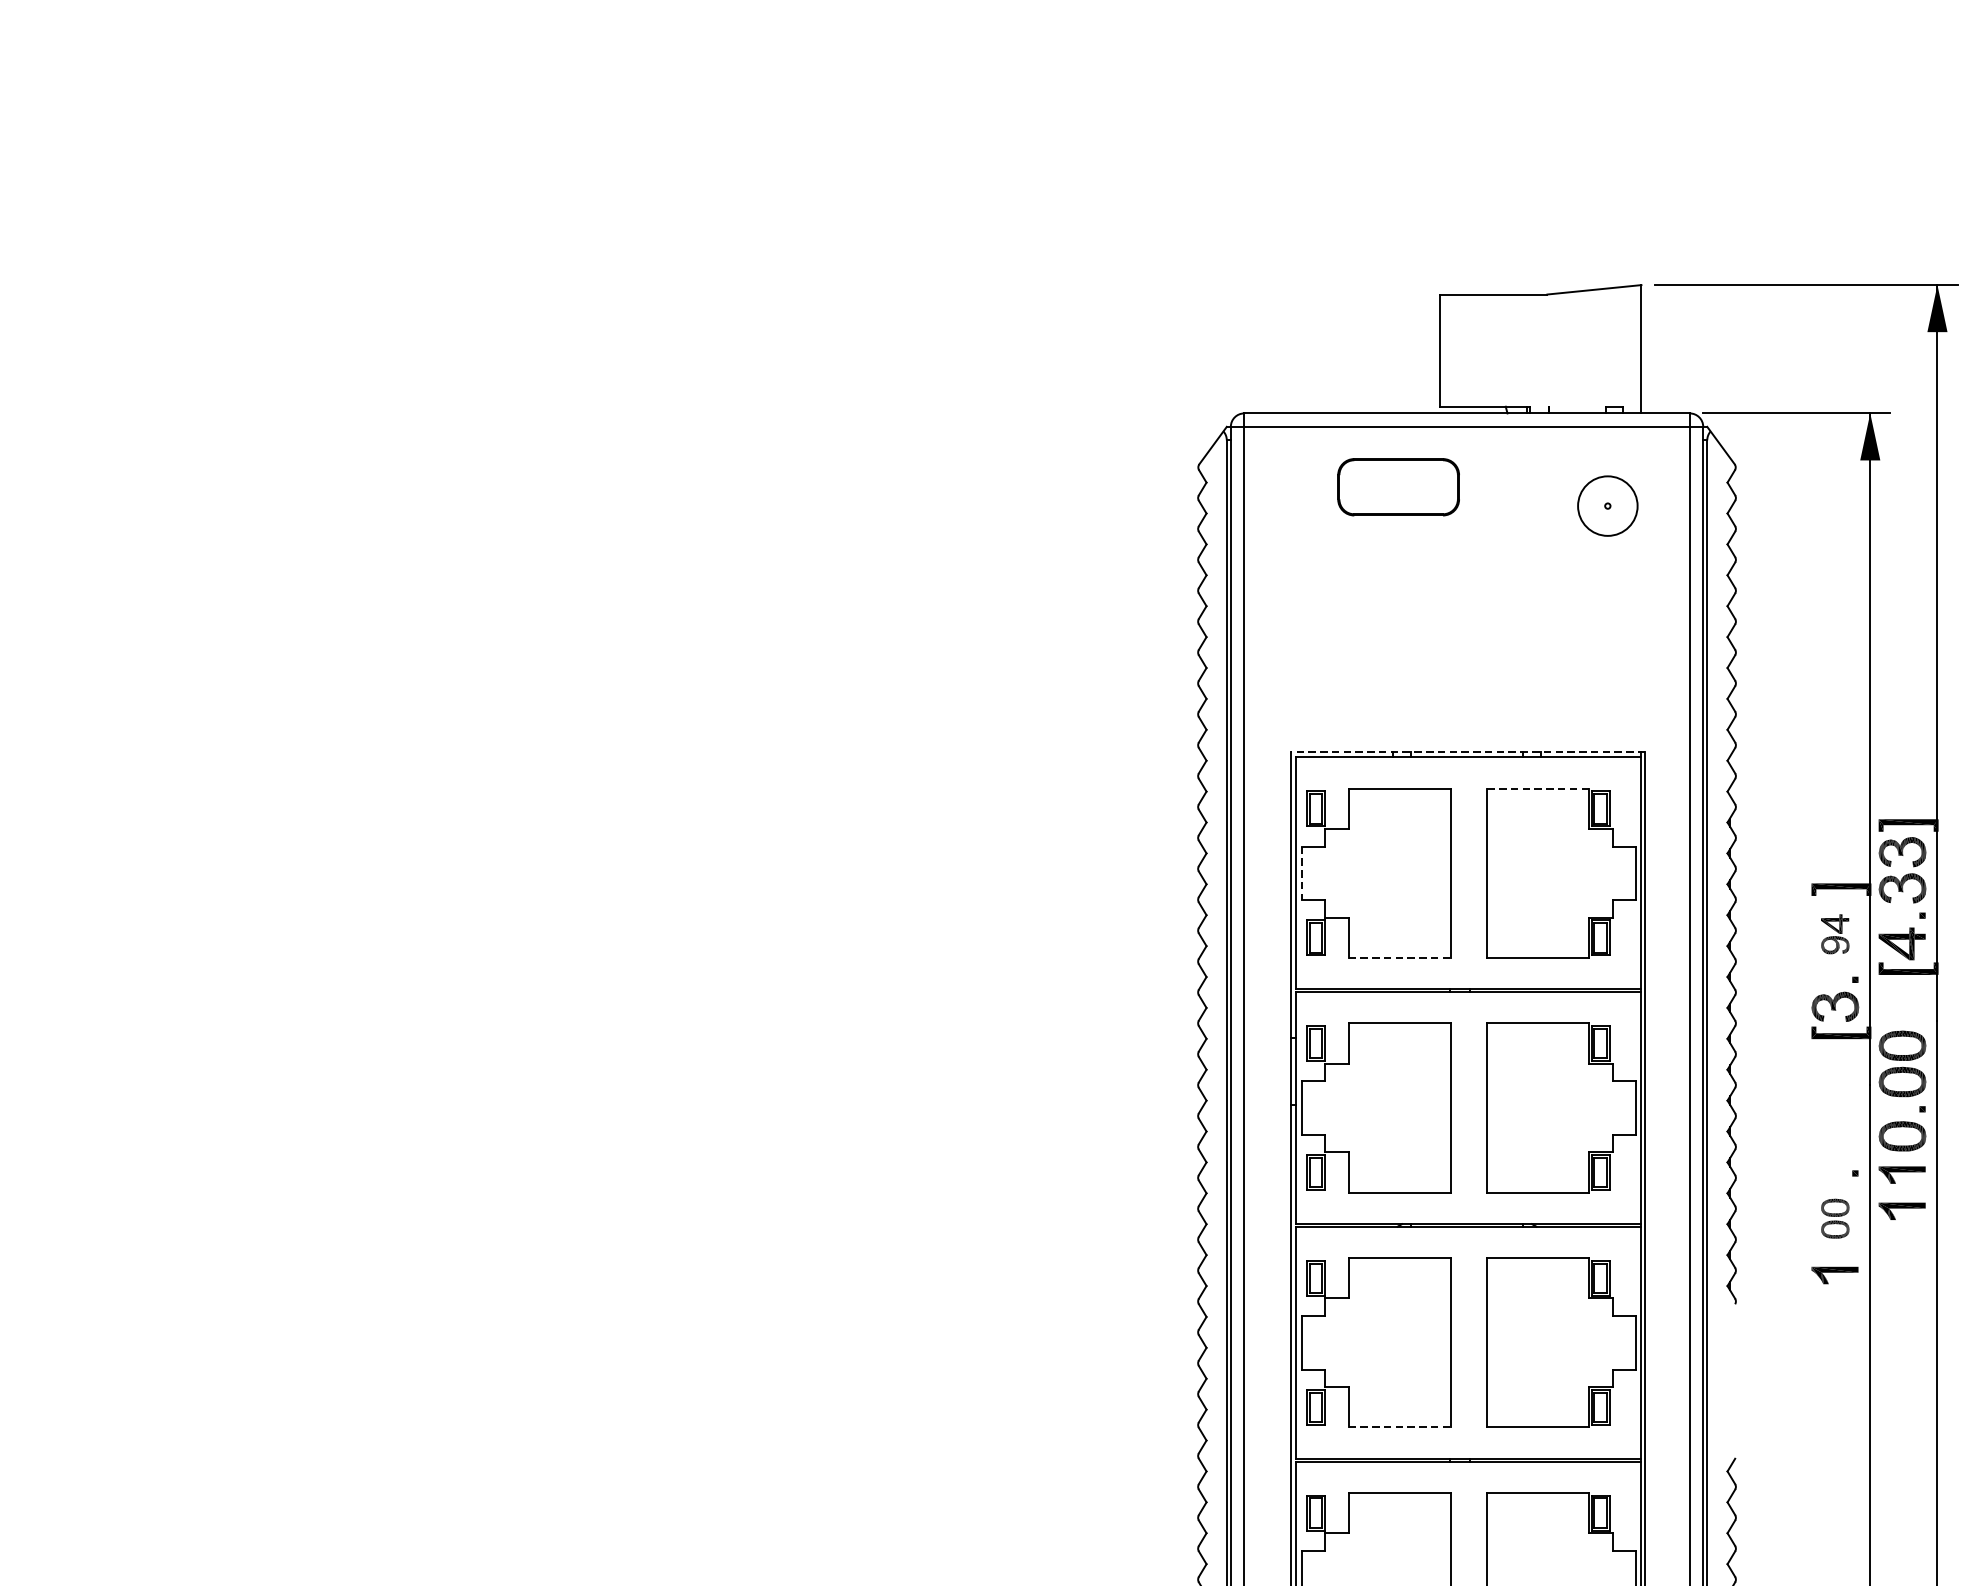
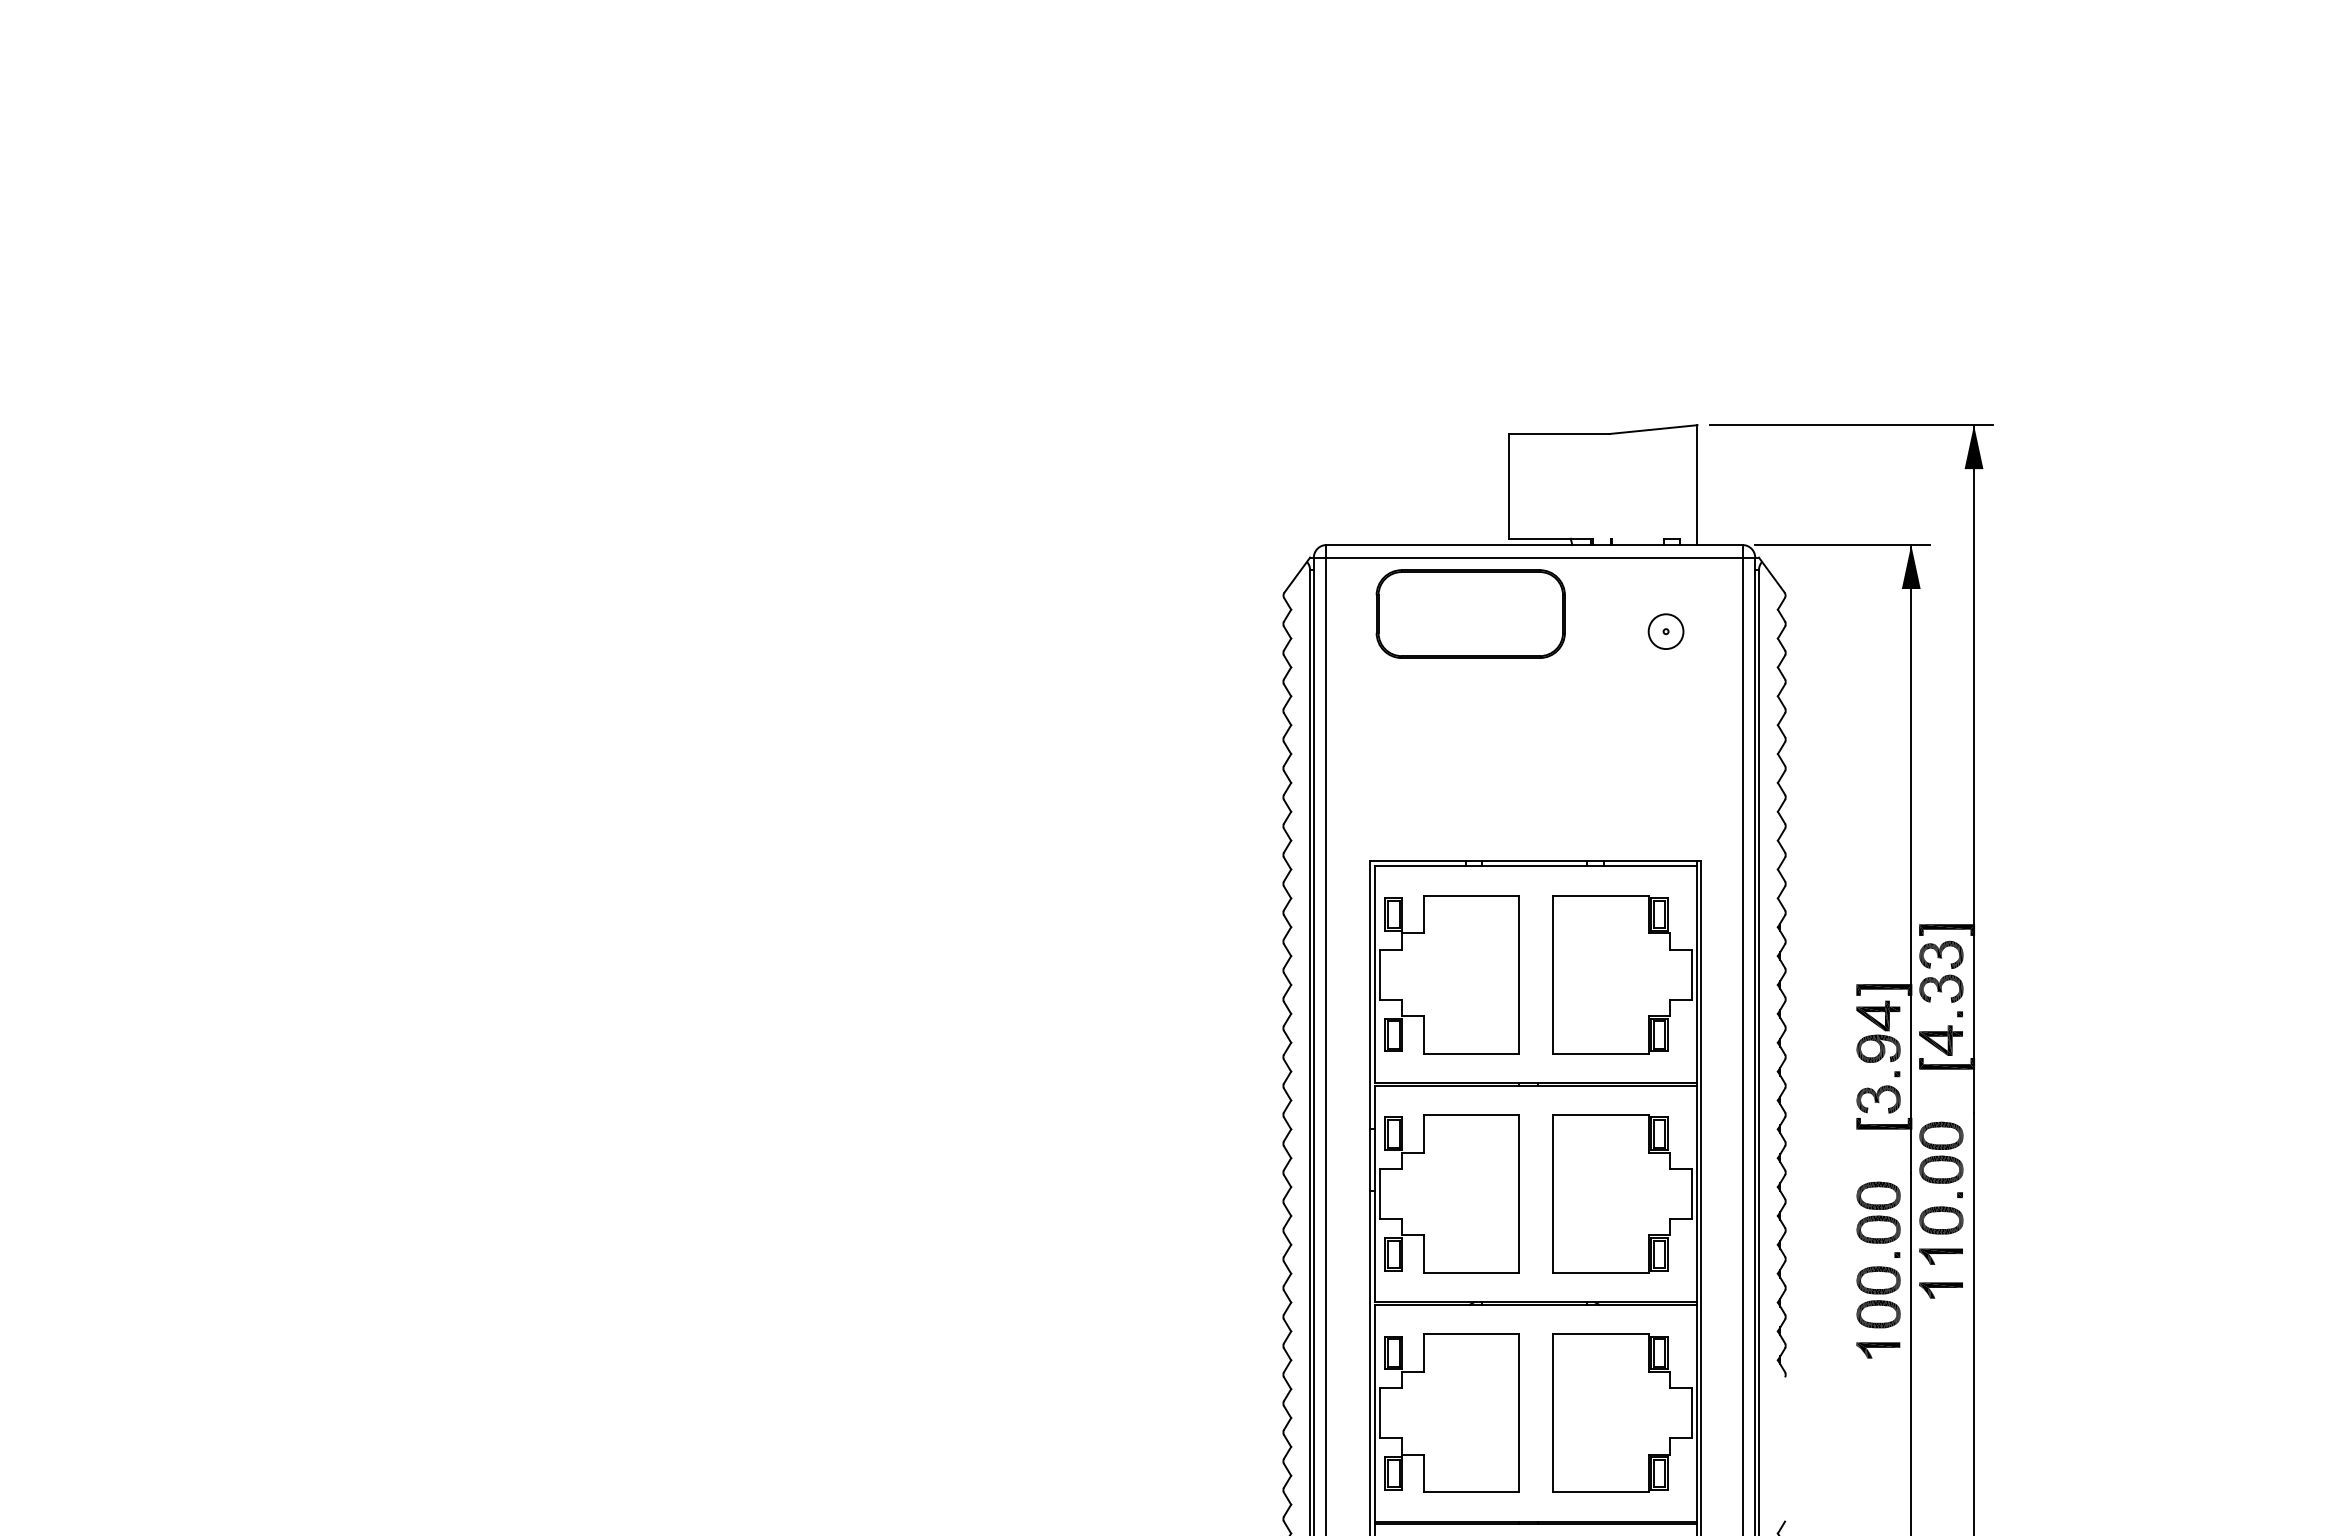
part: (1398, 486) -> (1470, 613), size x1.67
circle: (1607, 505) -> (1665, 631), size x0.62
line: (1468, 752) -> (1535, 861), dashed -> solid
line: (1537, 788) -> (1600, 895), dashed -> solid
line: (1301, 874) -> (1379, 975), dashed -> solid
part: (1835, 934) -> (1878, 1031), size x1.67
line: (1399, 957) -> (1471, 1053), dashed -> solid
part: (1835, 1127) -> (1878, 1212), added
part: (1835, 1218) -> (1878, 1297), size x1.67
line: (1399, 1427) -> (1471, 1492), dashed -> solid

